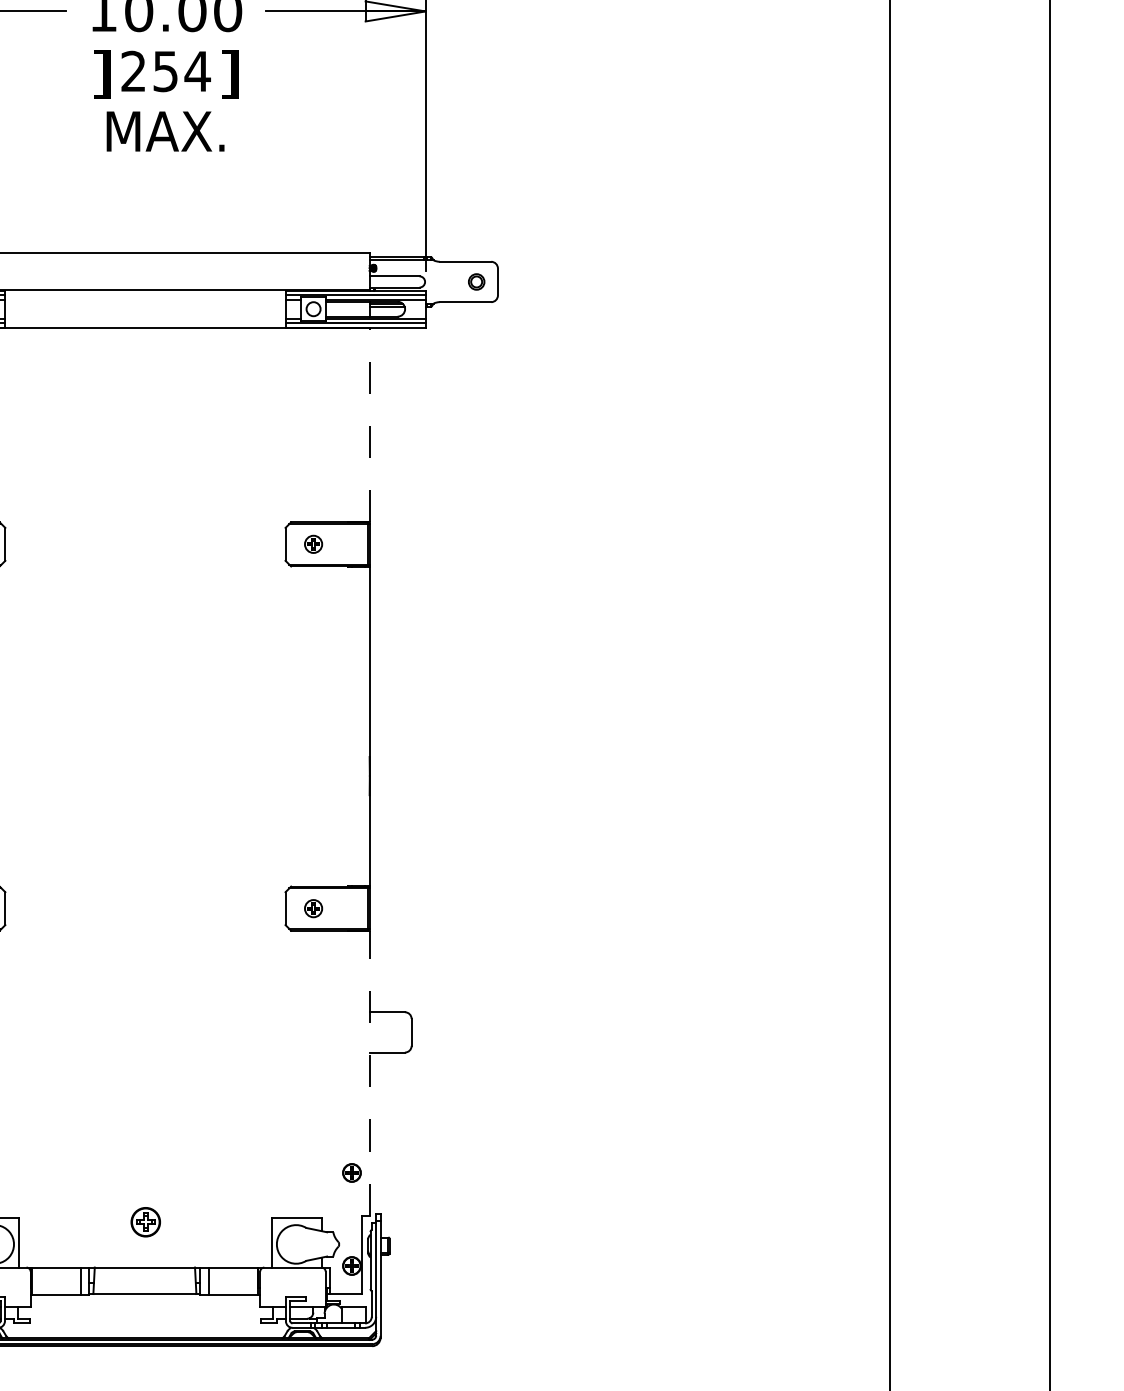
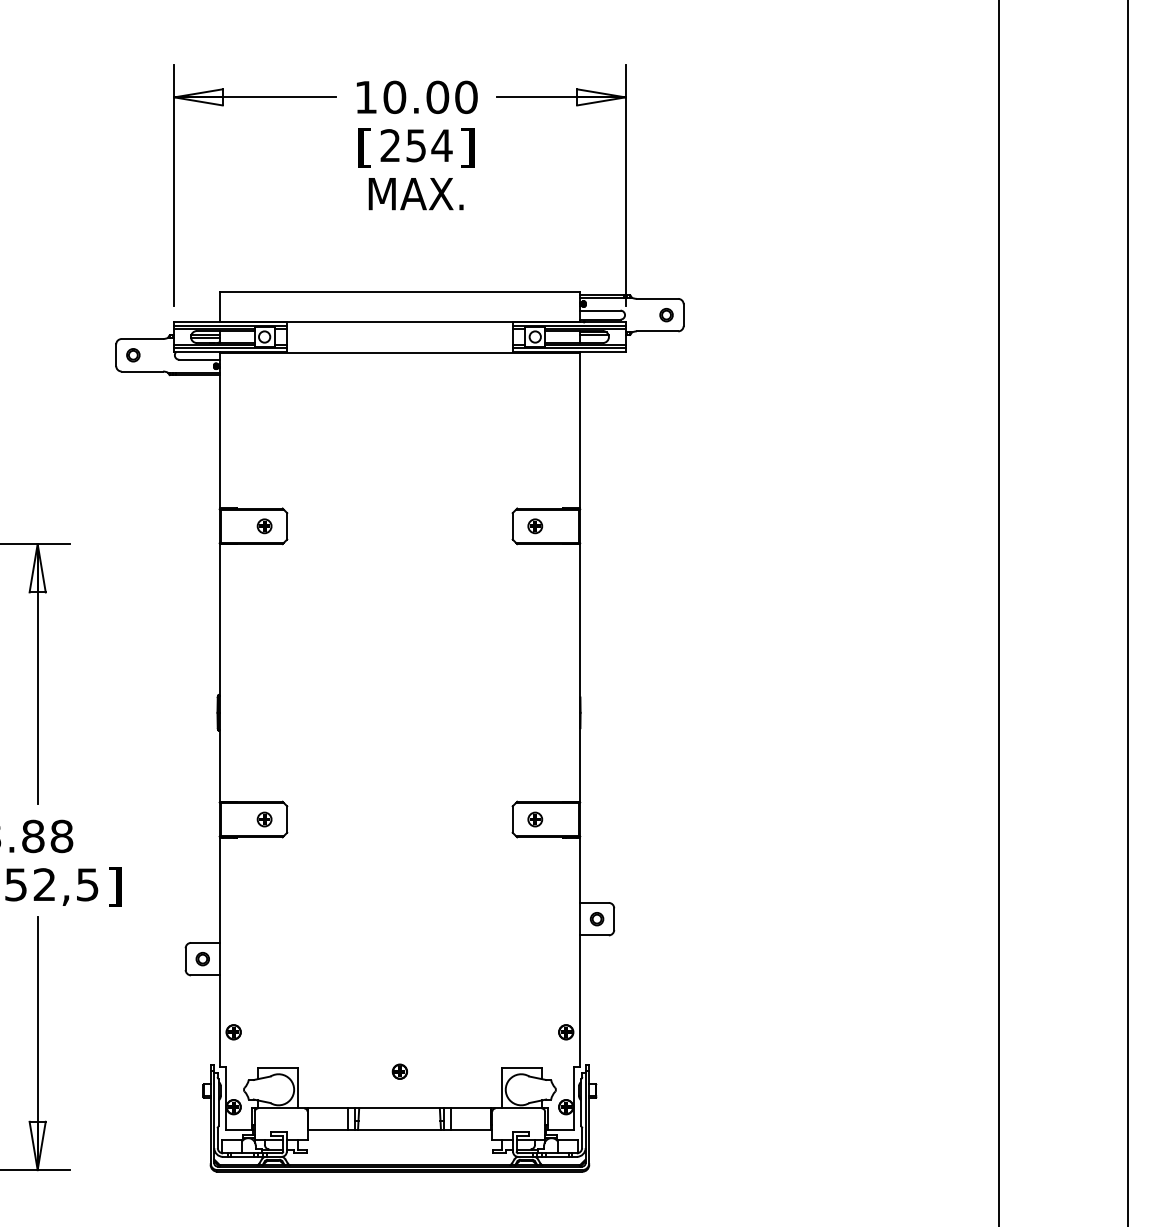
text: (101, 73) -> (364, 147), ] -> [
line: (369, 424) -> (580, 429), dashed -> solid
part: (389, 1032) -> (596, 919), added
line: (369, 1072) -> (580, 951), dashed -> solid
part: (144, 1221) -> (399, 1071), size x0.62

